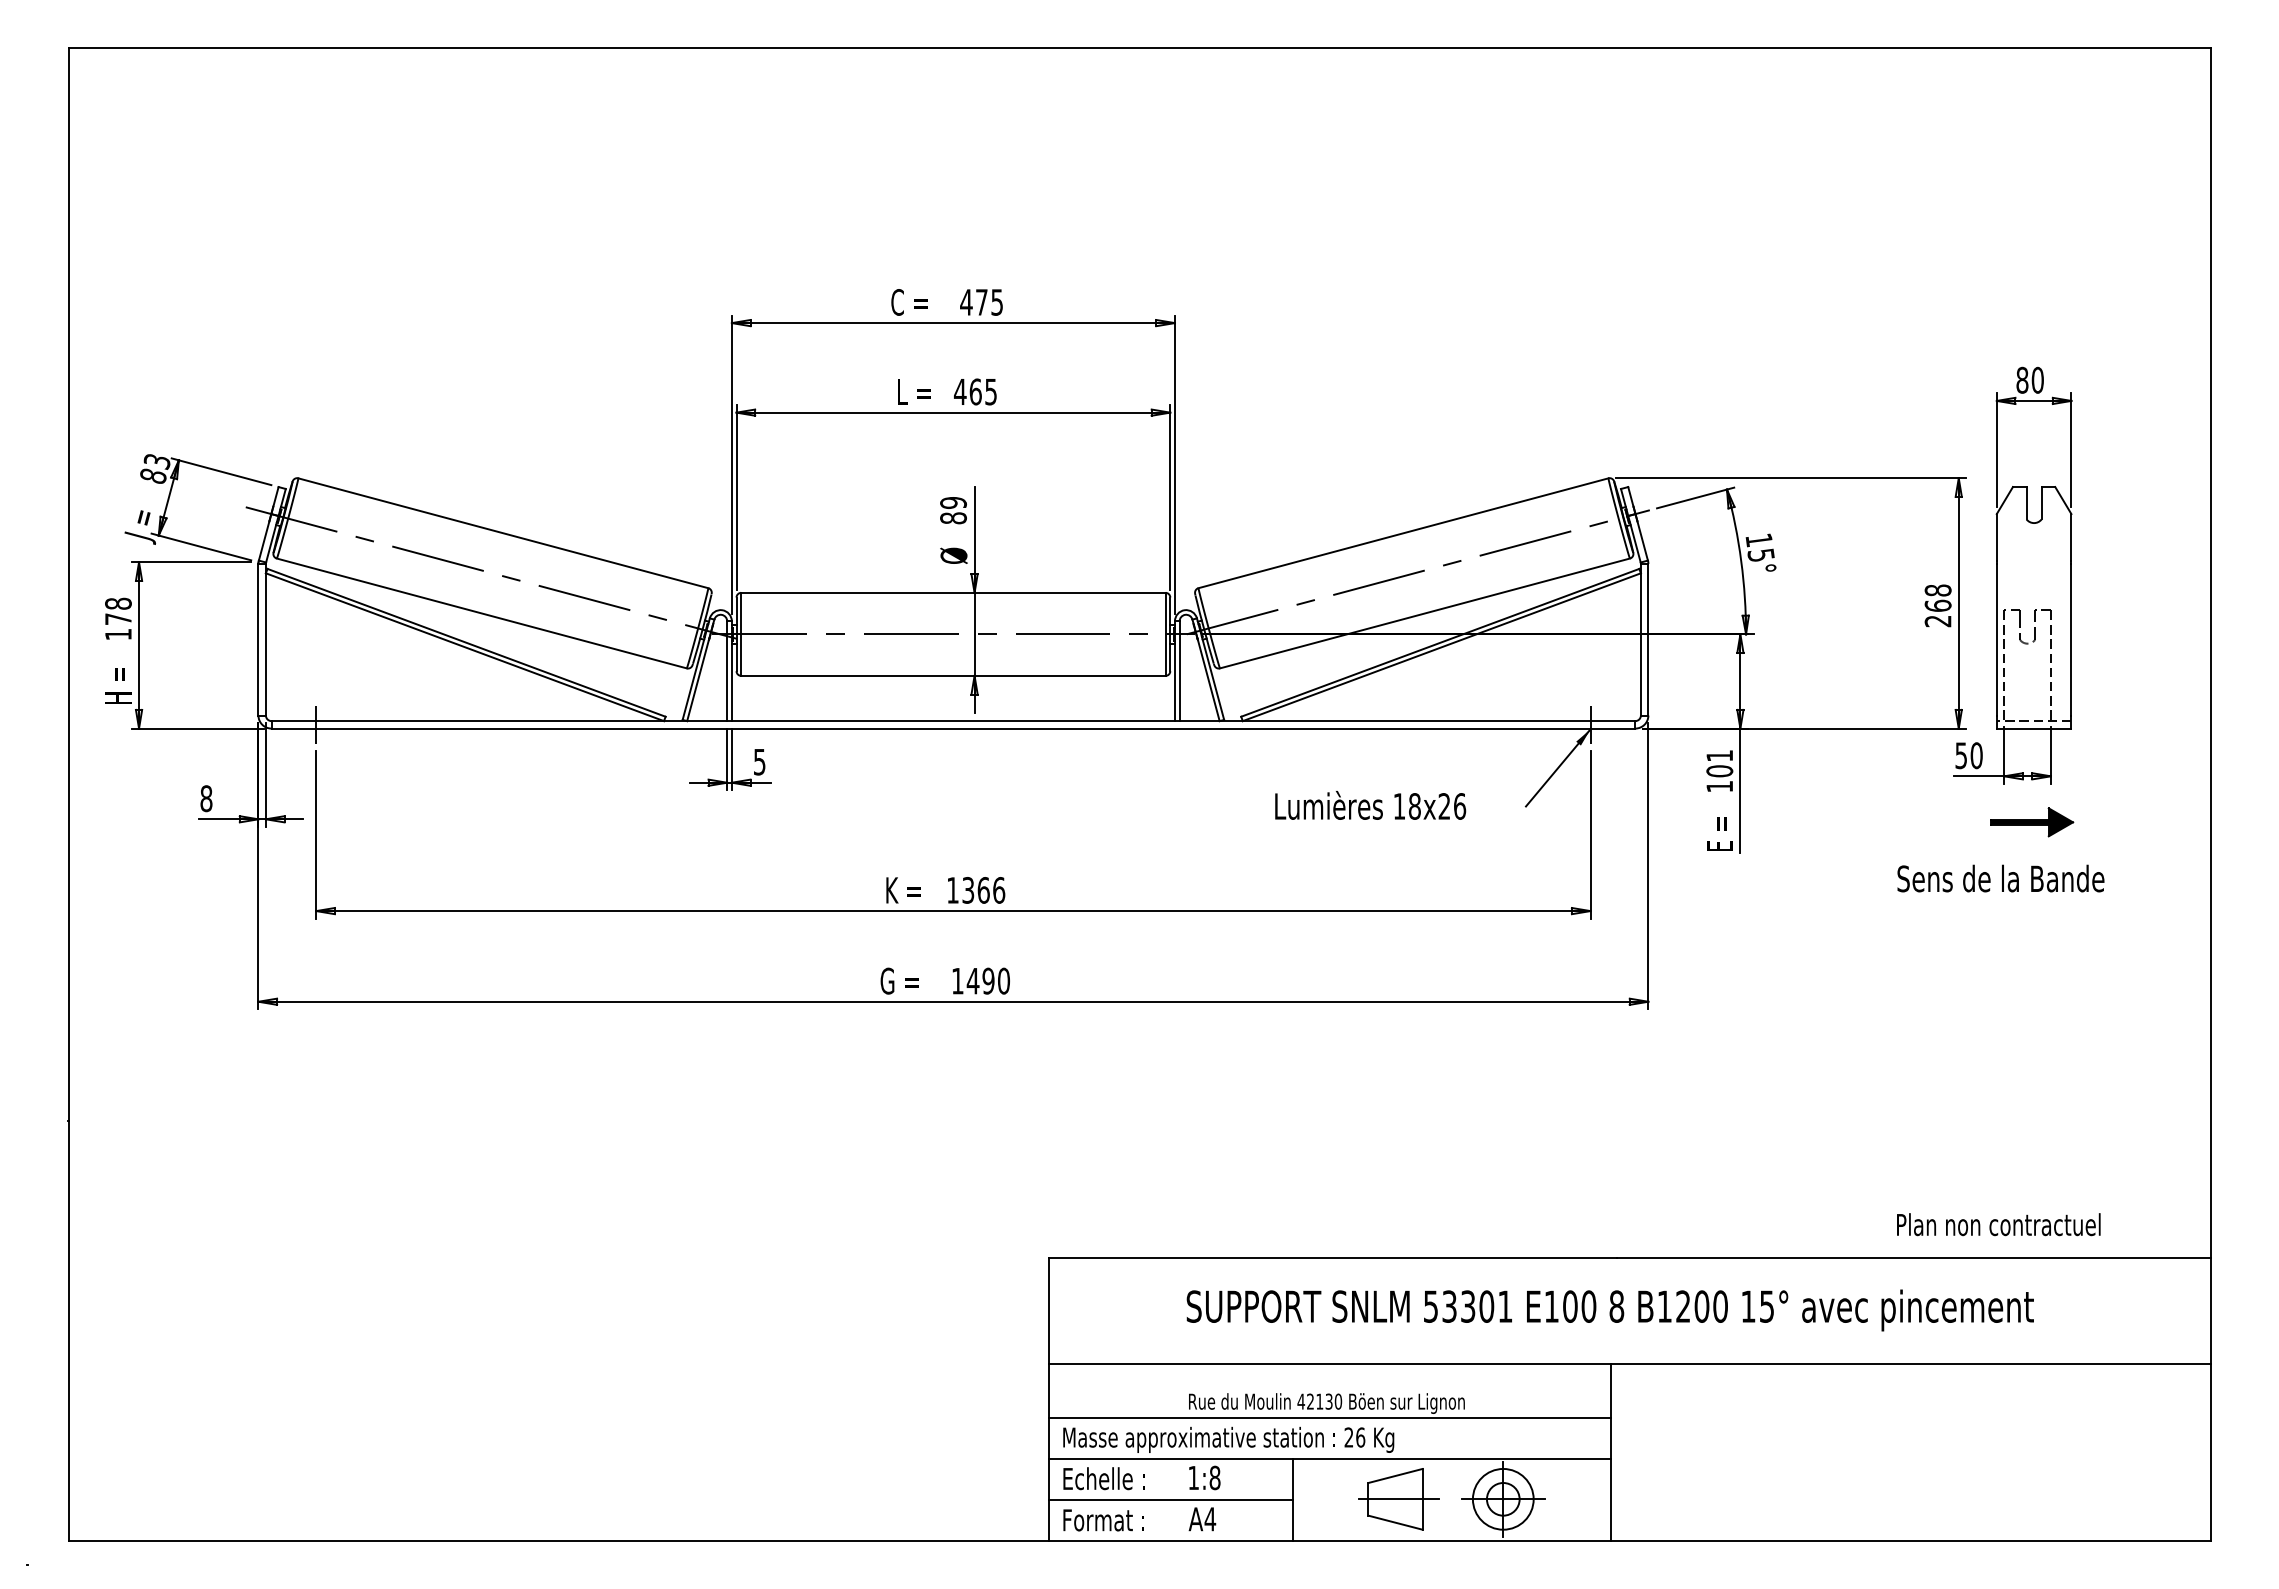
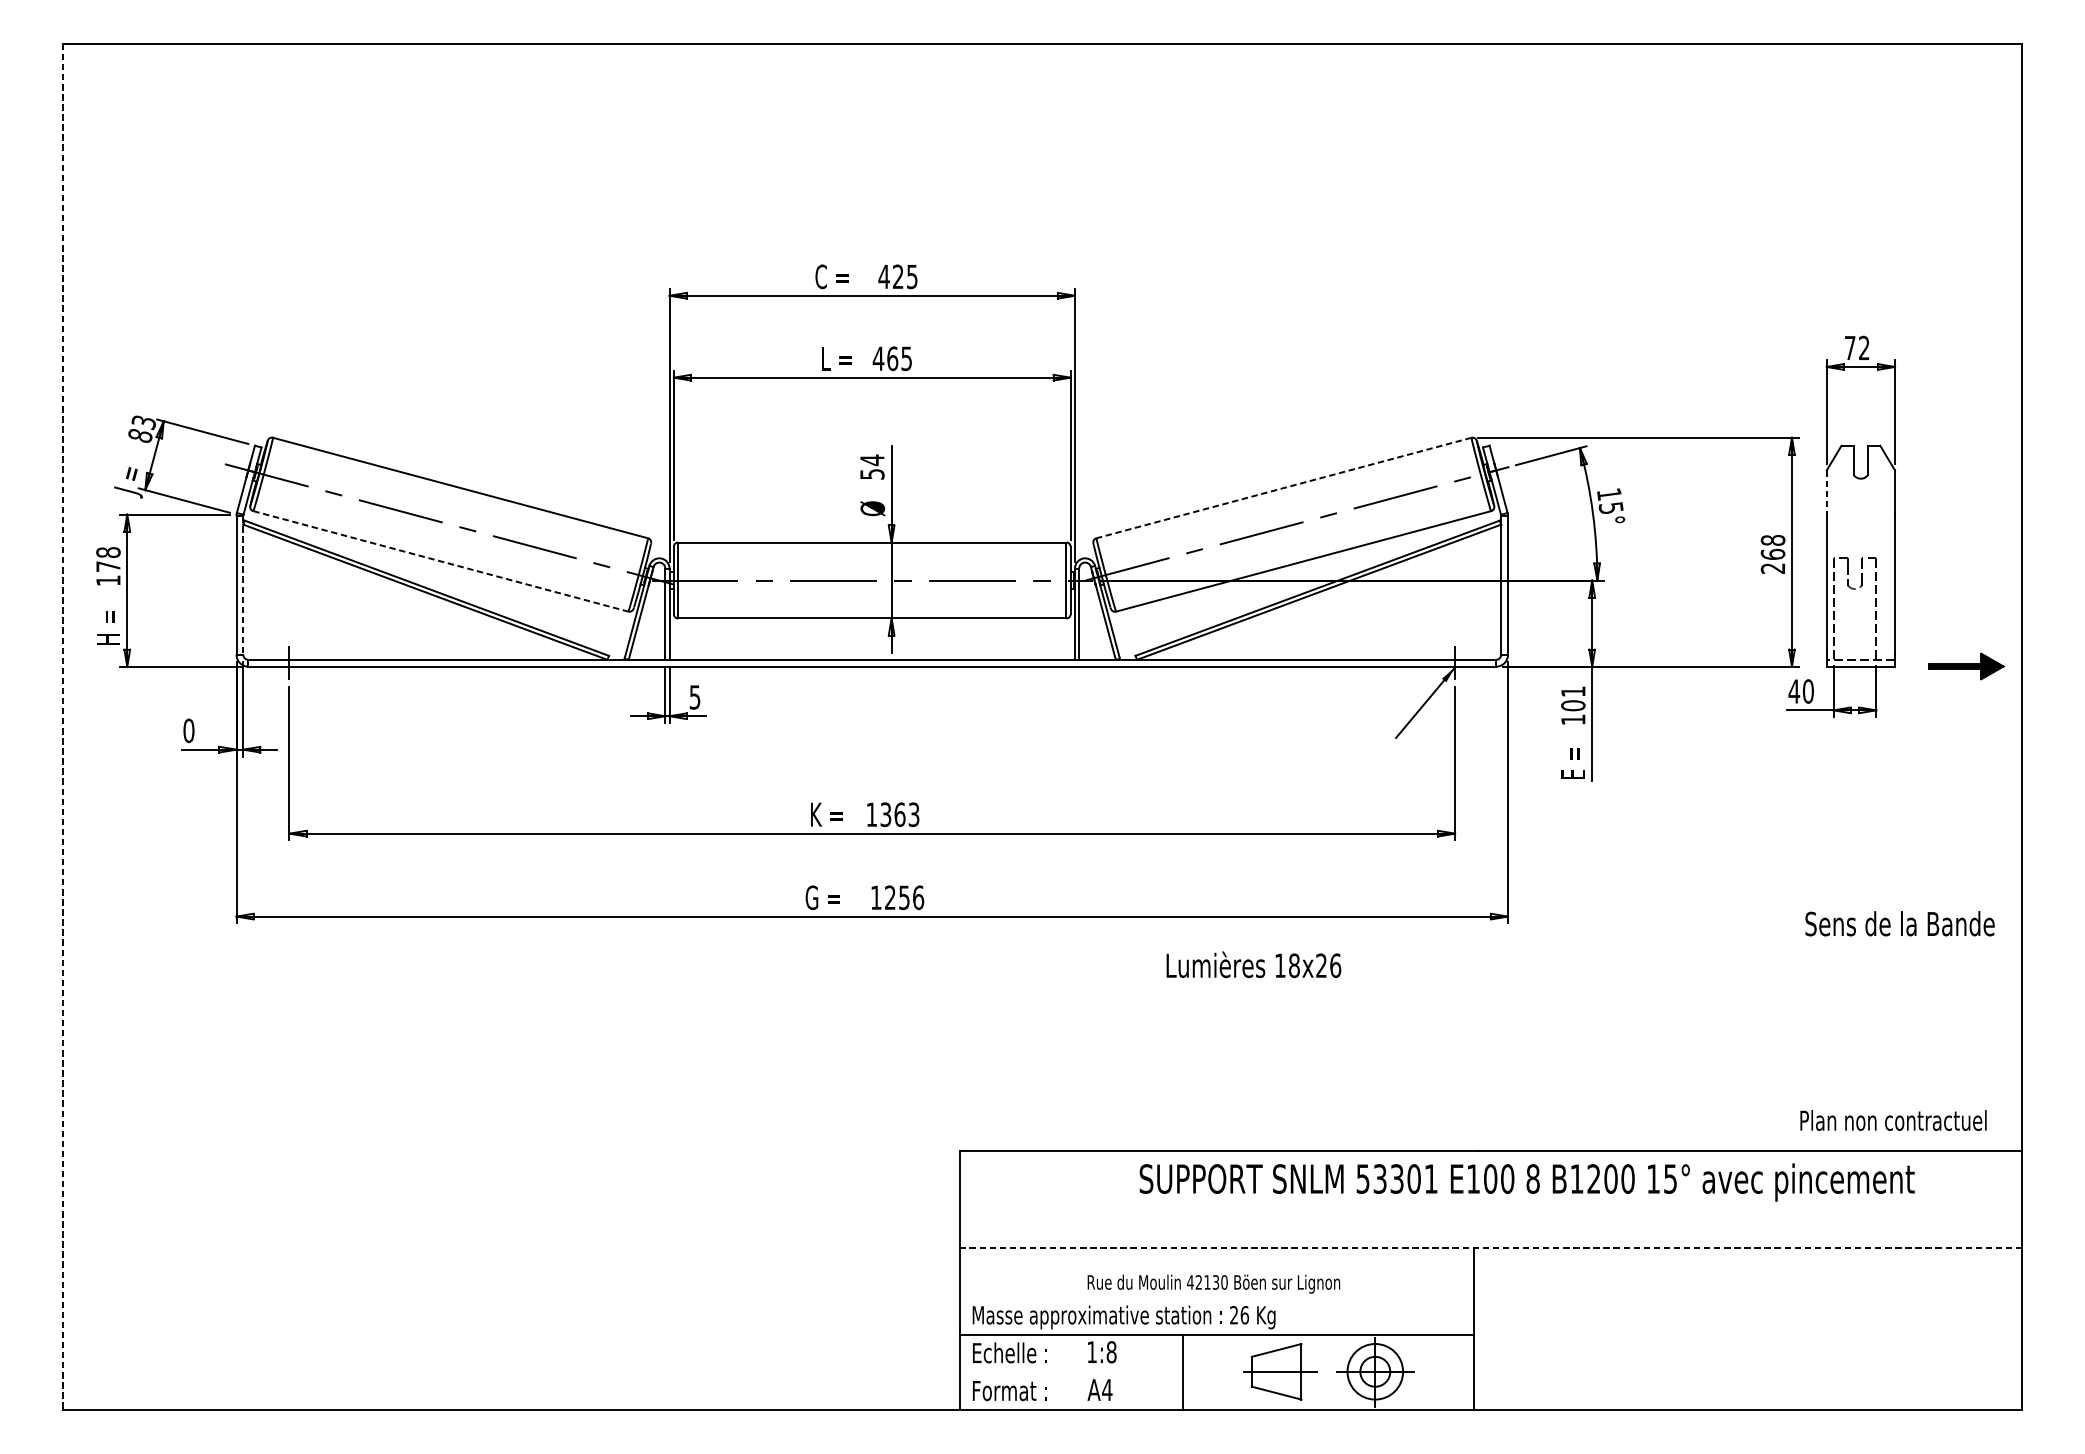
text: (981, 302) -> (897, 276), 475 -> 425
text: (2029, 379) -> (1856, 347), 80 -> 72
text: (953, 510) -> (872, 467), 89 -> 54
line: (1403, 533) -> (1284, 488), solid -> dashed
line: (1996, 537) -> (1826, 491), solid -> dashed
line: (482, 613) -> (441, 561), solid -> dashed
line: (265, 639) -> (242, 585), solid -> dashed
text: (1960, 755) -> (1793, 691), 50 -> 40
line: (68, 794) -> (62, 727), solid -> dashed
text: (206, 798) -> (188, 730), 8 -> 0
text: (1370, 805) -> (1253, 964), moved
part: (2032, 822) -> (1966, 666), moved
text: (2000, 878) -> (1899, 923), moved
text: (999, 890) -> (914, 814), 1366 -> 1363
text: (988, 980) -> (904, 897), 1490 -> 1256
text: (1998, 1224) -> (1893, 1120), moved
text: (1609, 1310) -> (1526, 1182), moved
line: (1629, 1363) -> (1490, 1247), solid -> dashed
line: (1330, 1418) -> (1217, 1297), removed
line: (1170, 1500) -> (1070, 1372), removed

